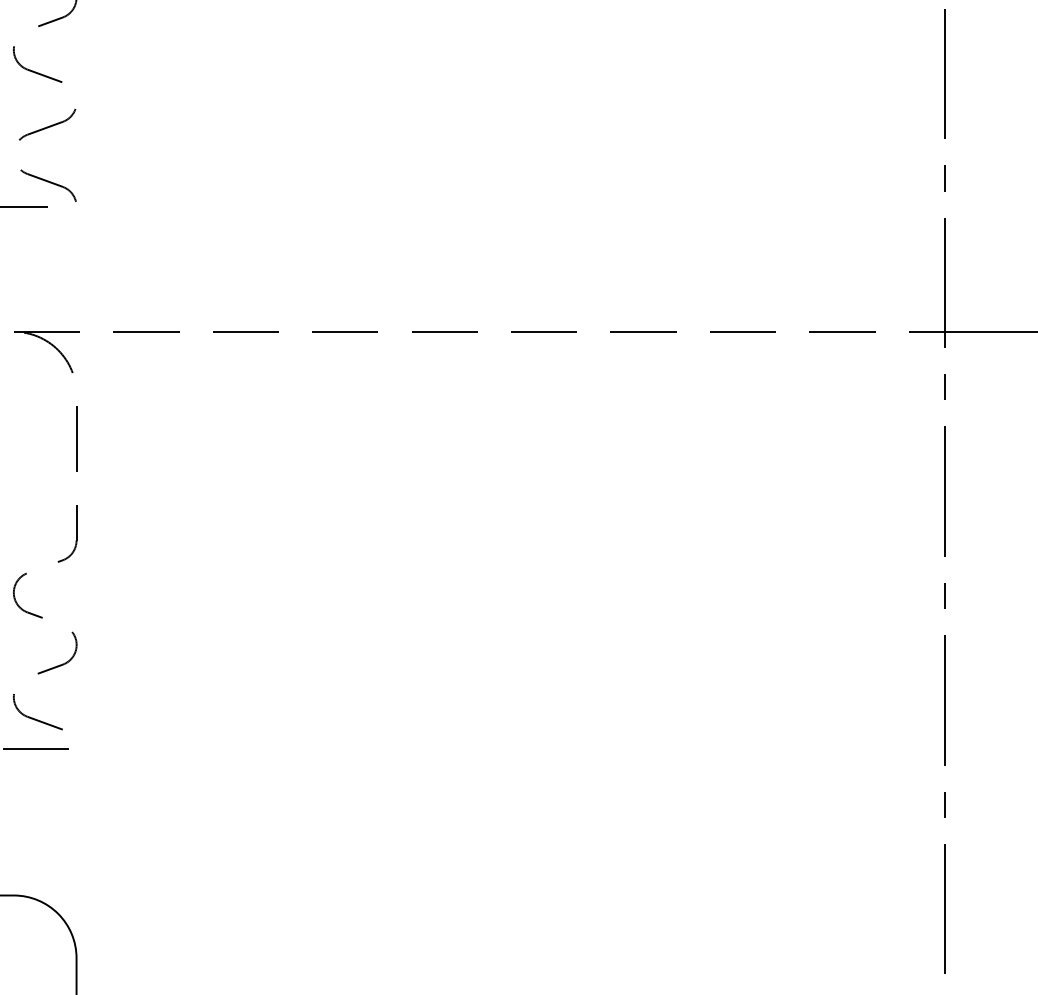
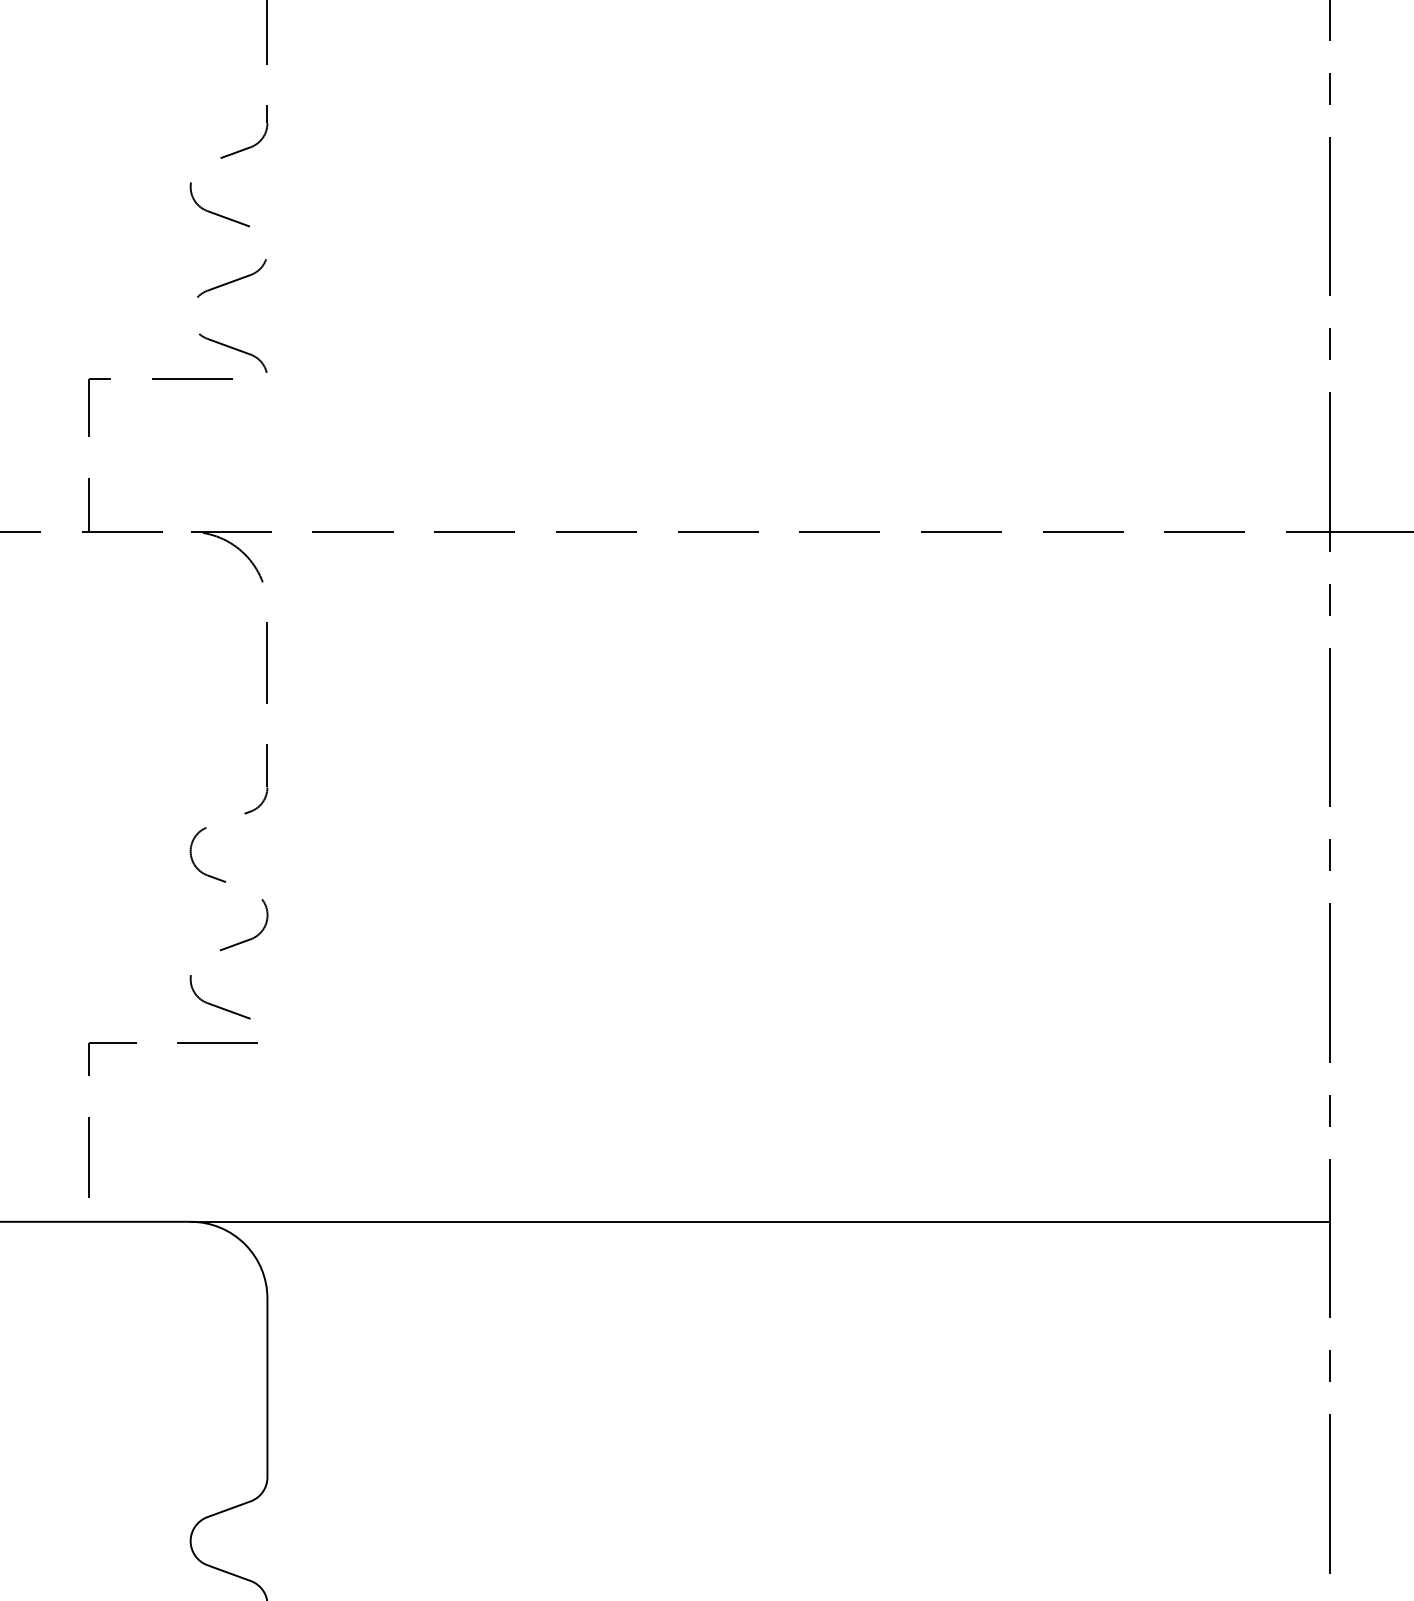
line: (478, 895) -> (759, 1221), added

